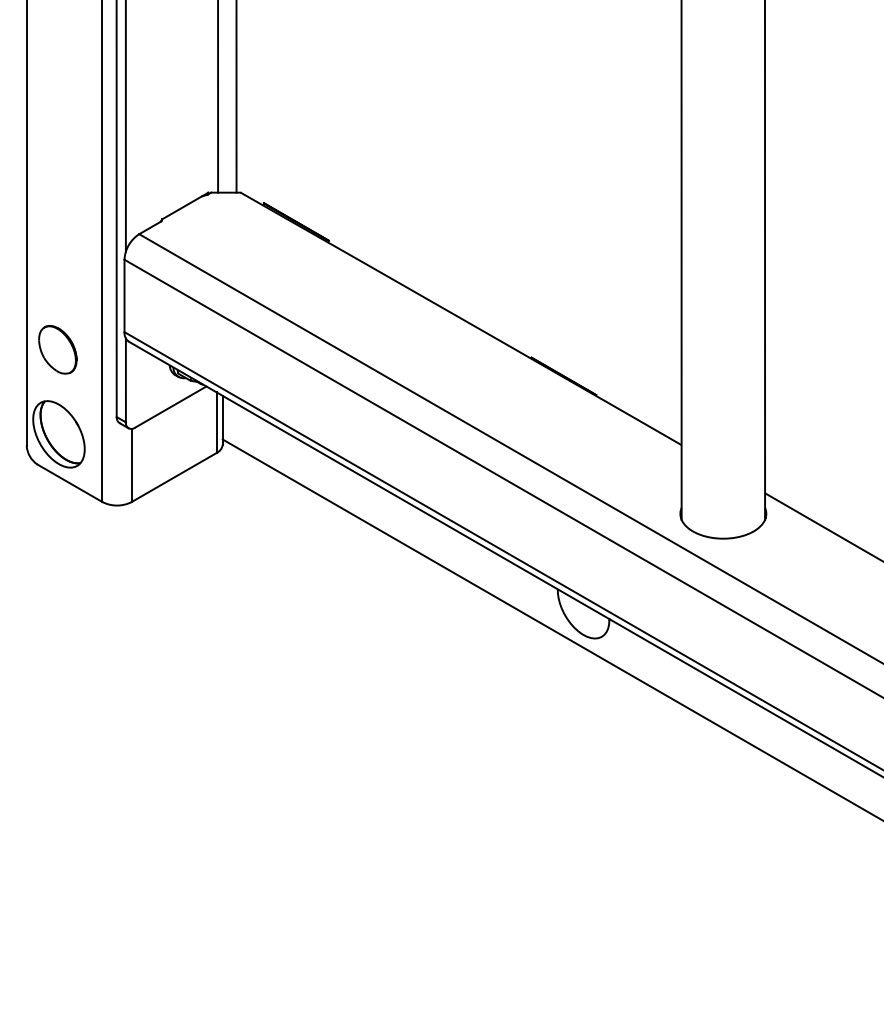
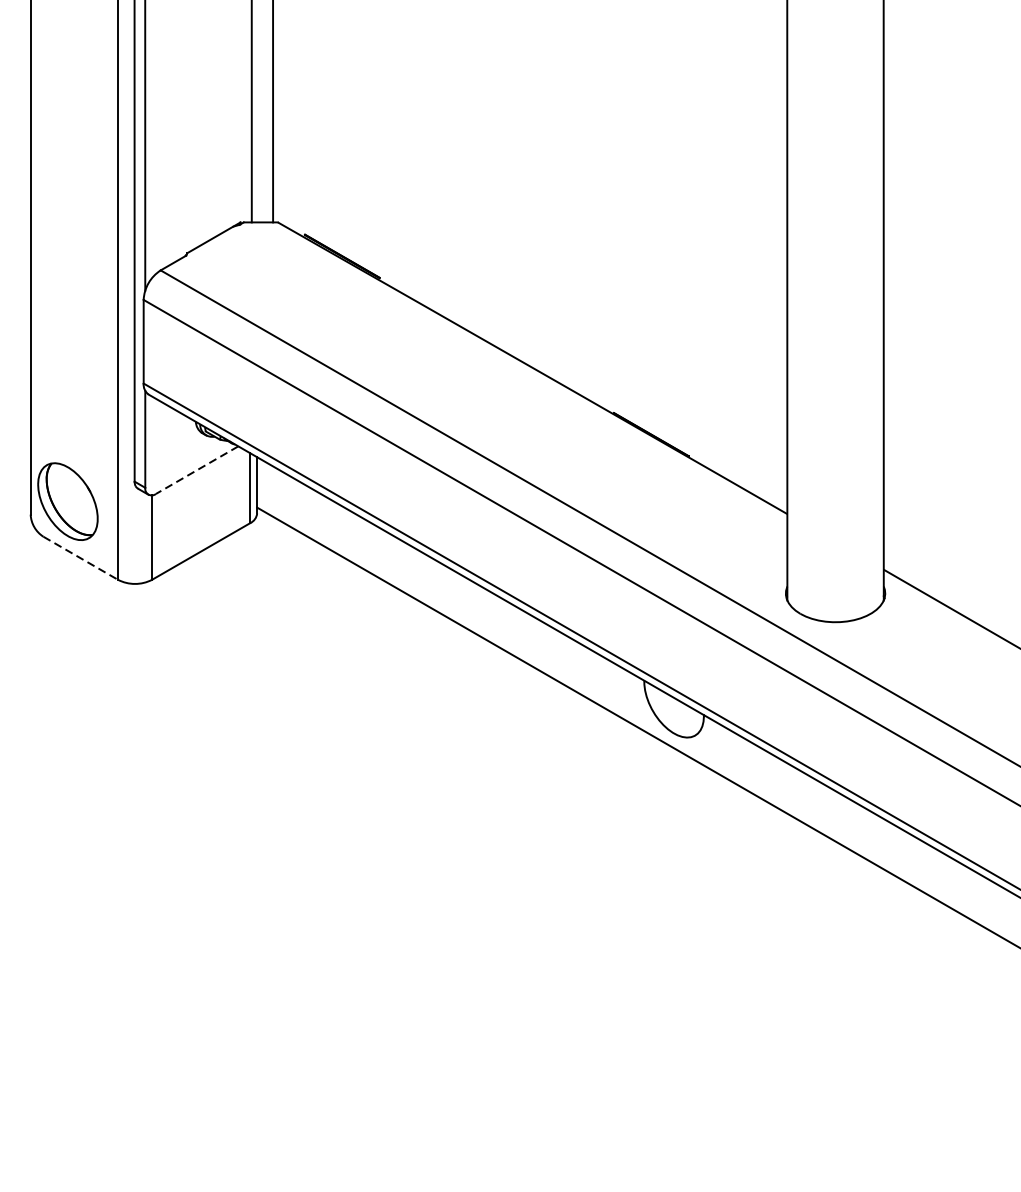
part: (57, 349) -> (66, 403), removed
line: (170, 407) -> (196, 470), solid -> dashed
line: (70, 483) -> (81, 558), solid -> dashed

